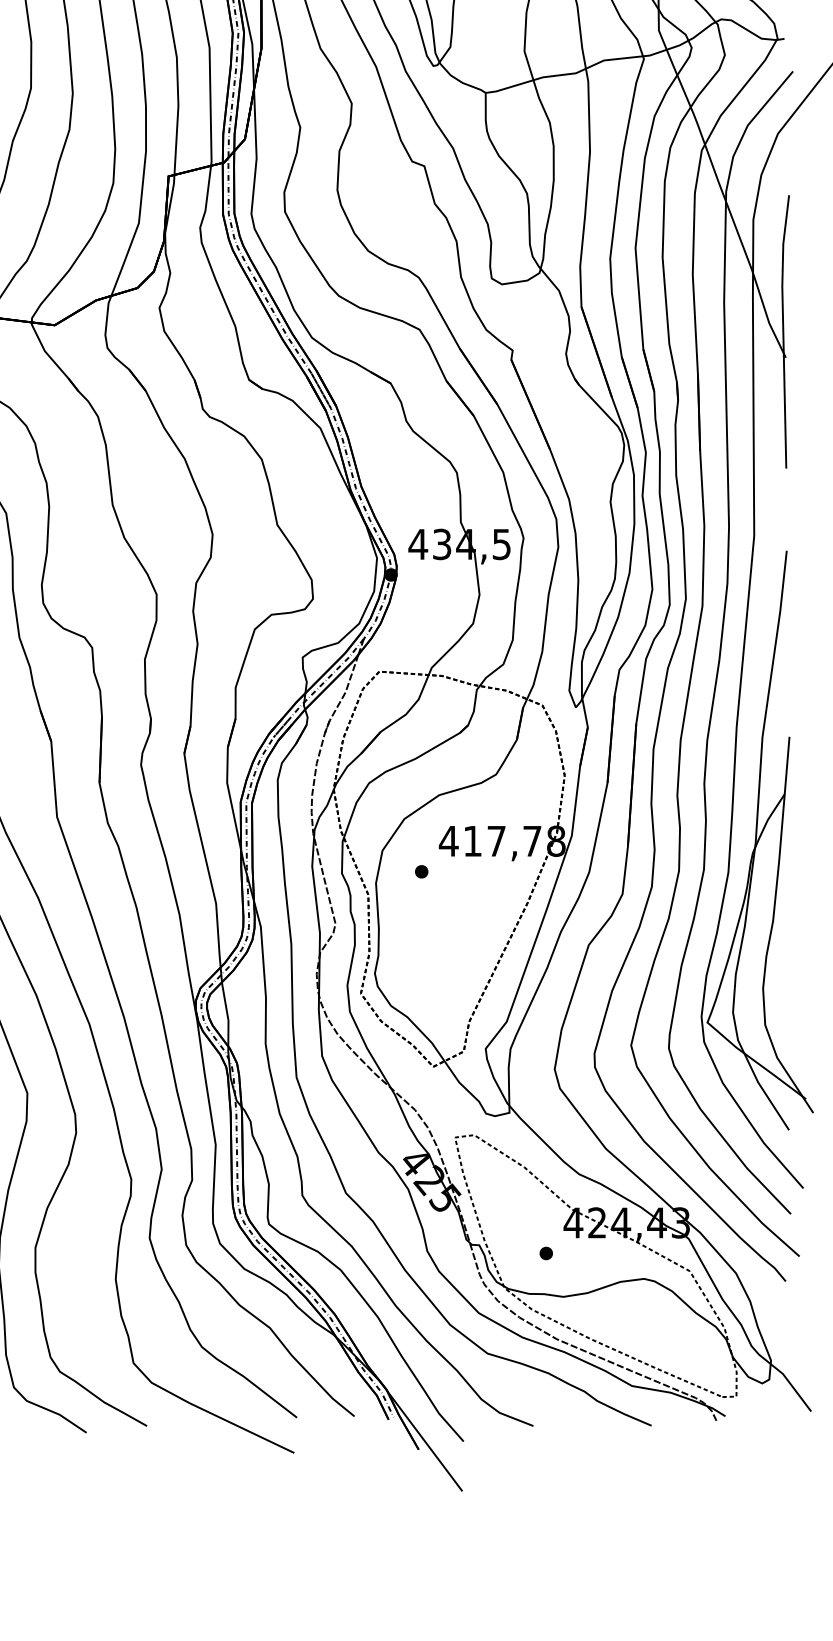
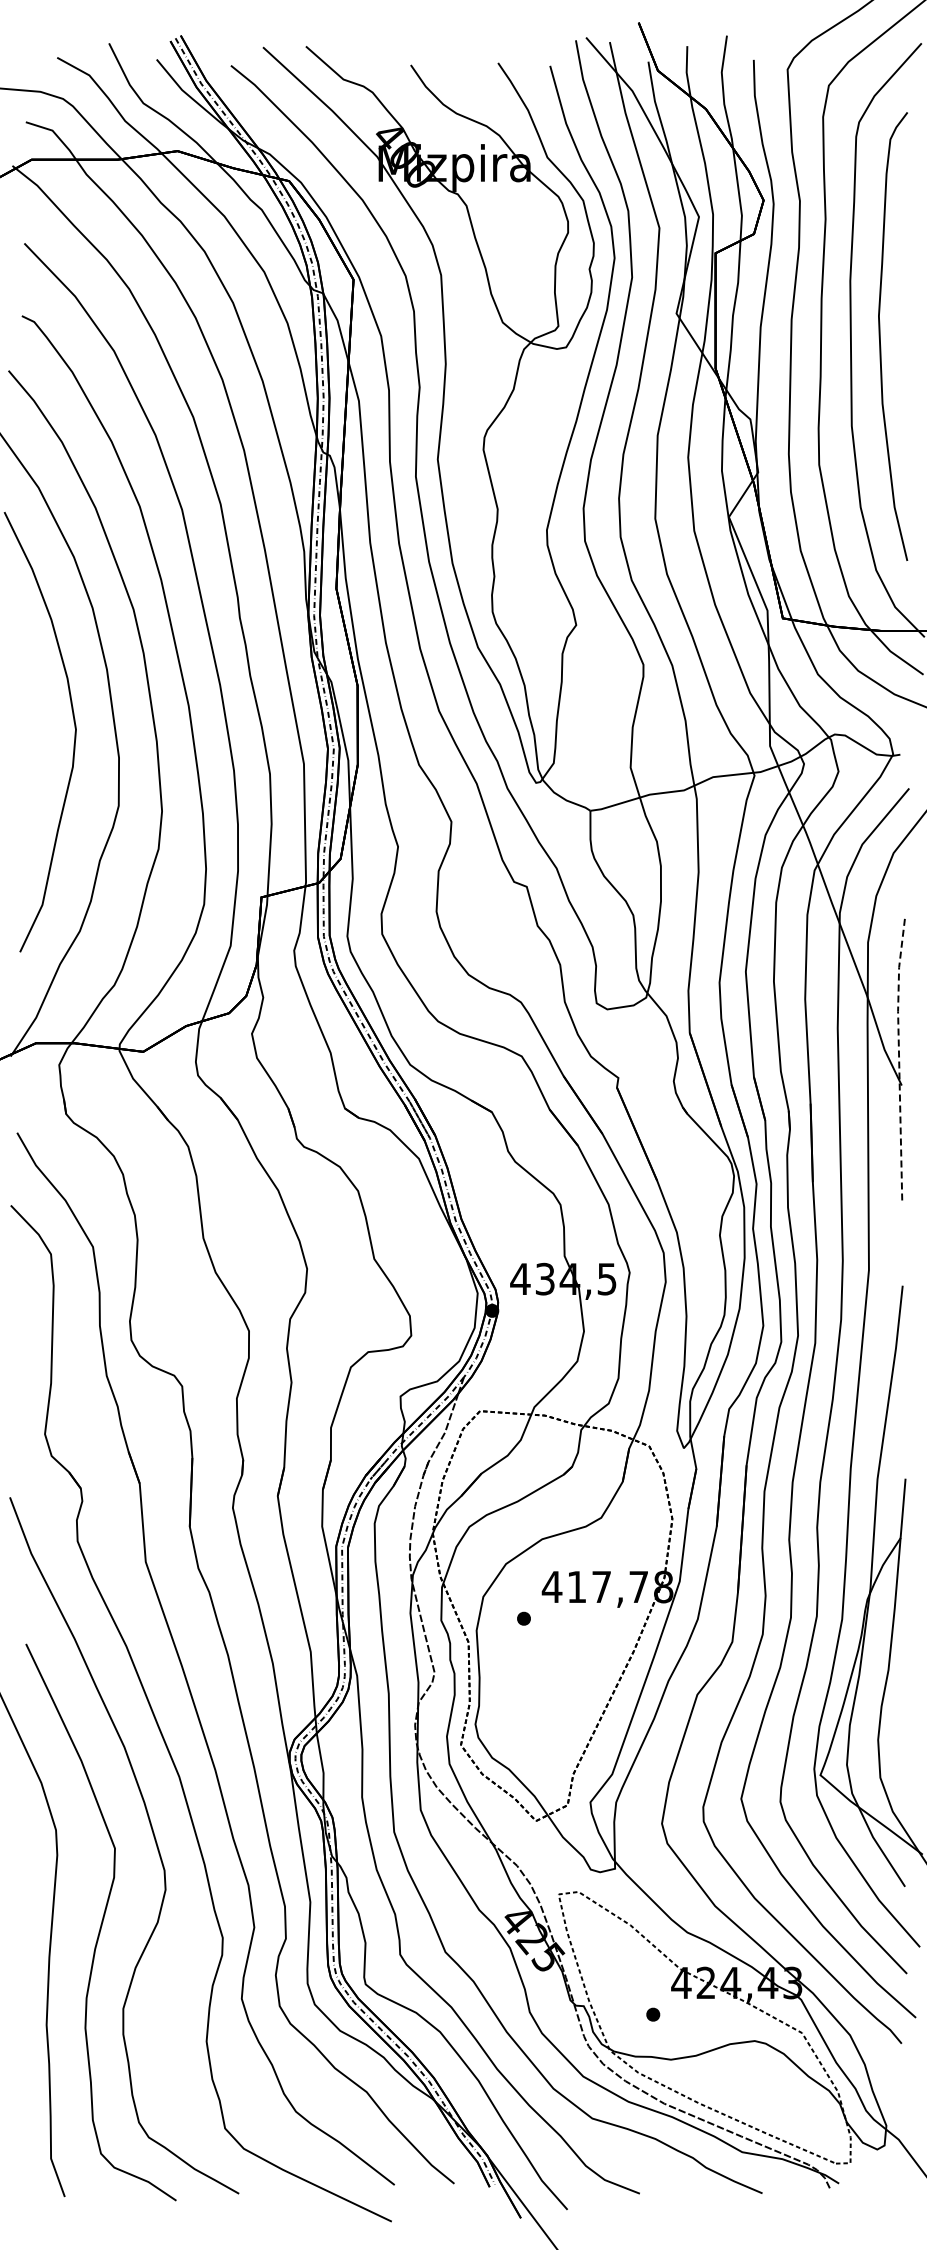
line: (783, 329) -> (899, 1056), solid -> dashed

